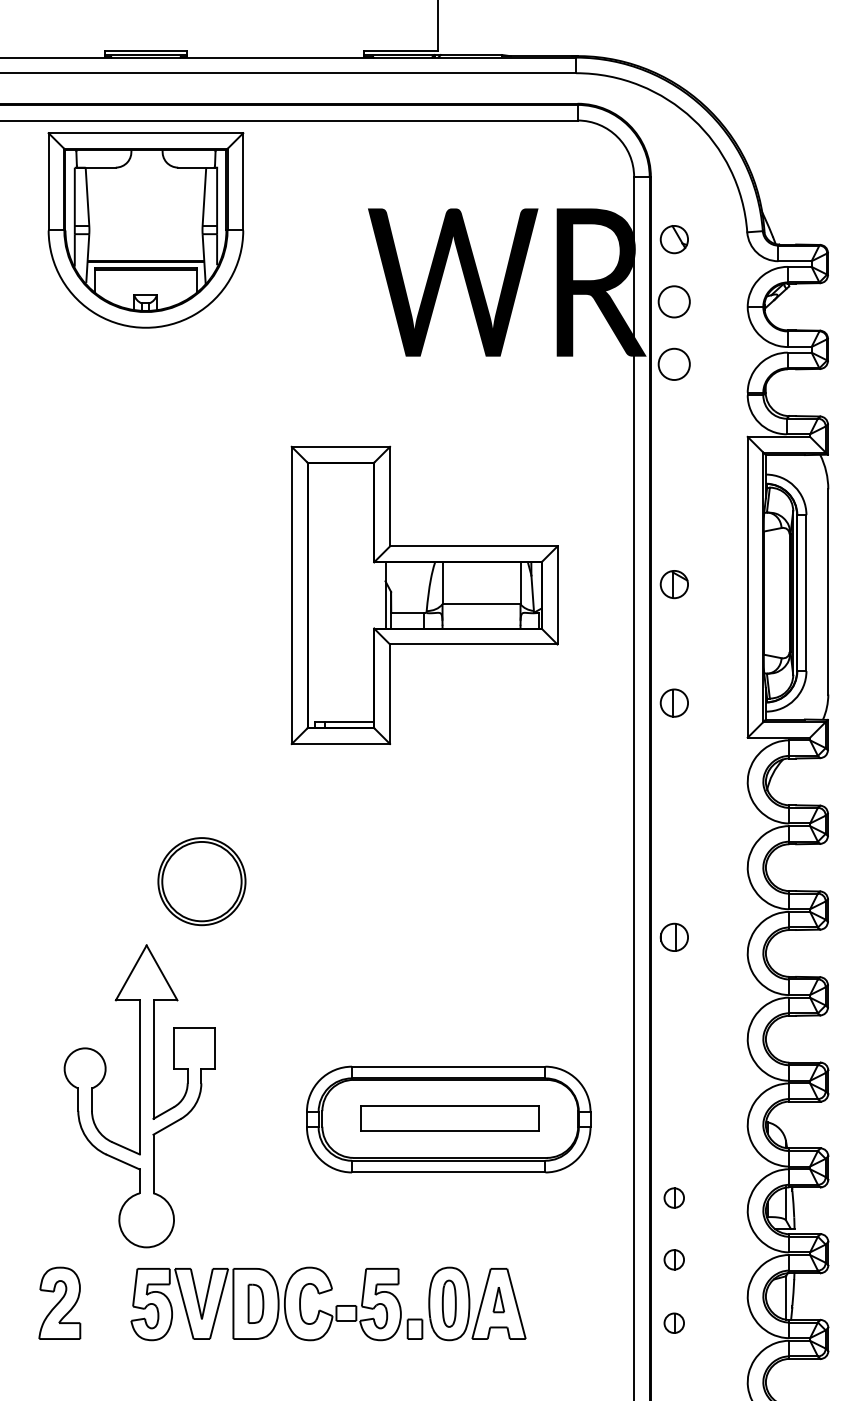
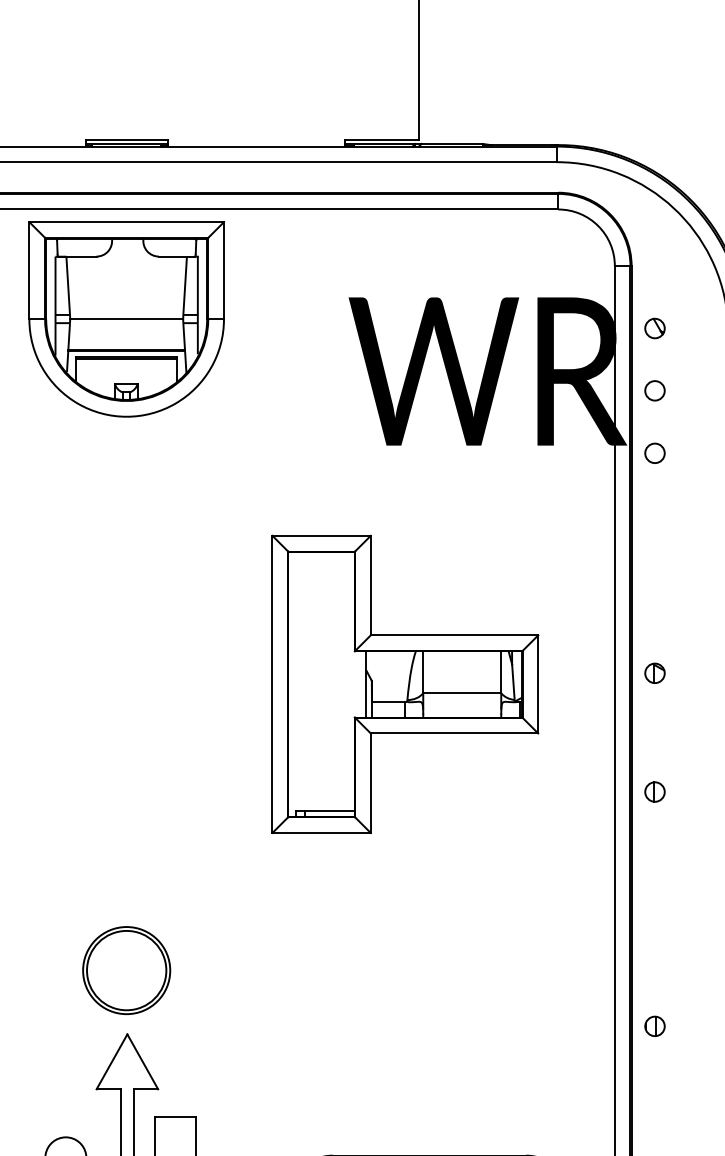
line: (145, 230) -> (126, 319), added
part: (673, 239) -> (654, 328), size x0.71
circle: (674, 301) -> (655, 390), size x0.62
circle: (674, 364) -> (655, 453), size x0.62
part: (673, 583) -> (654, 672), size x0.71
part: (673, 702) -> (654, 791), size x0.71
part: (201, 881) -> (126, 970), moved
part: (673, 937) -> (654, 1026), size x0.71

